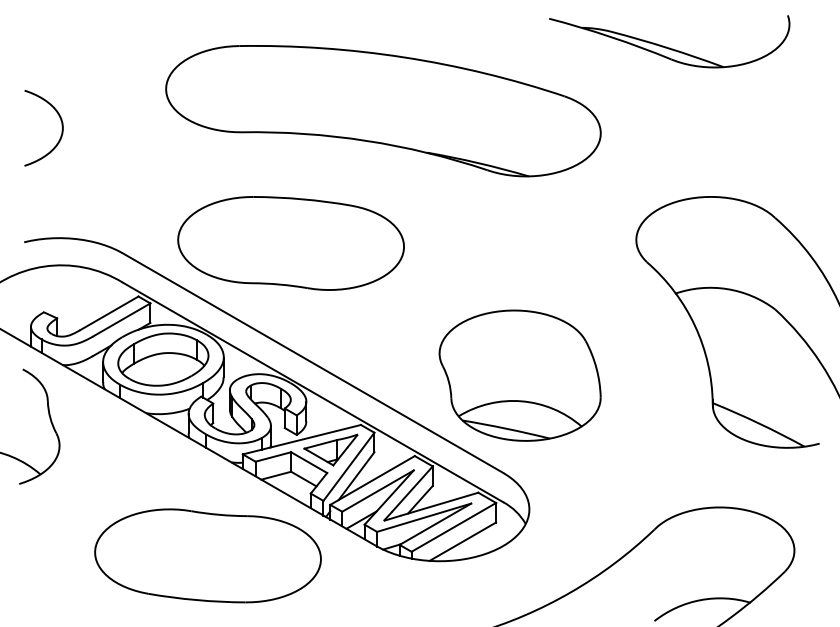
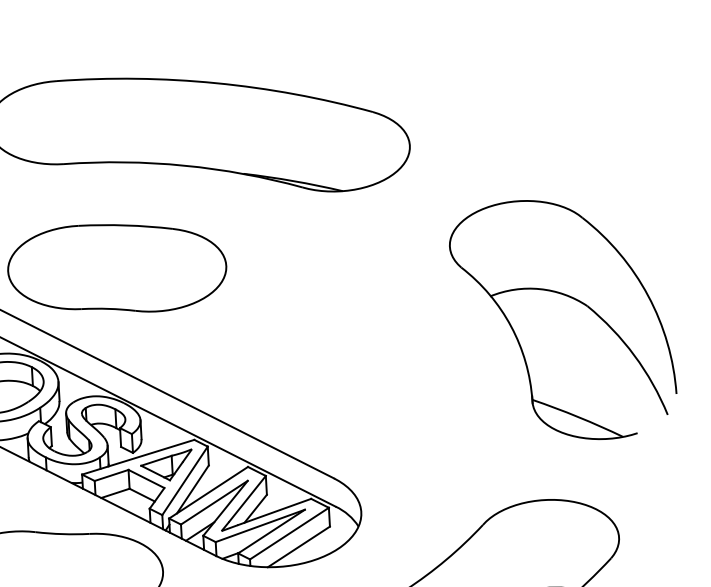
part: (669, 41) -> (471, 53), removed
part: (519, 375) -> (344, 383), removed

